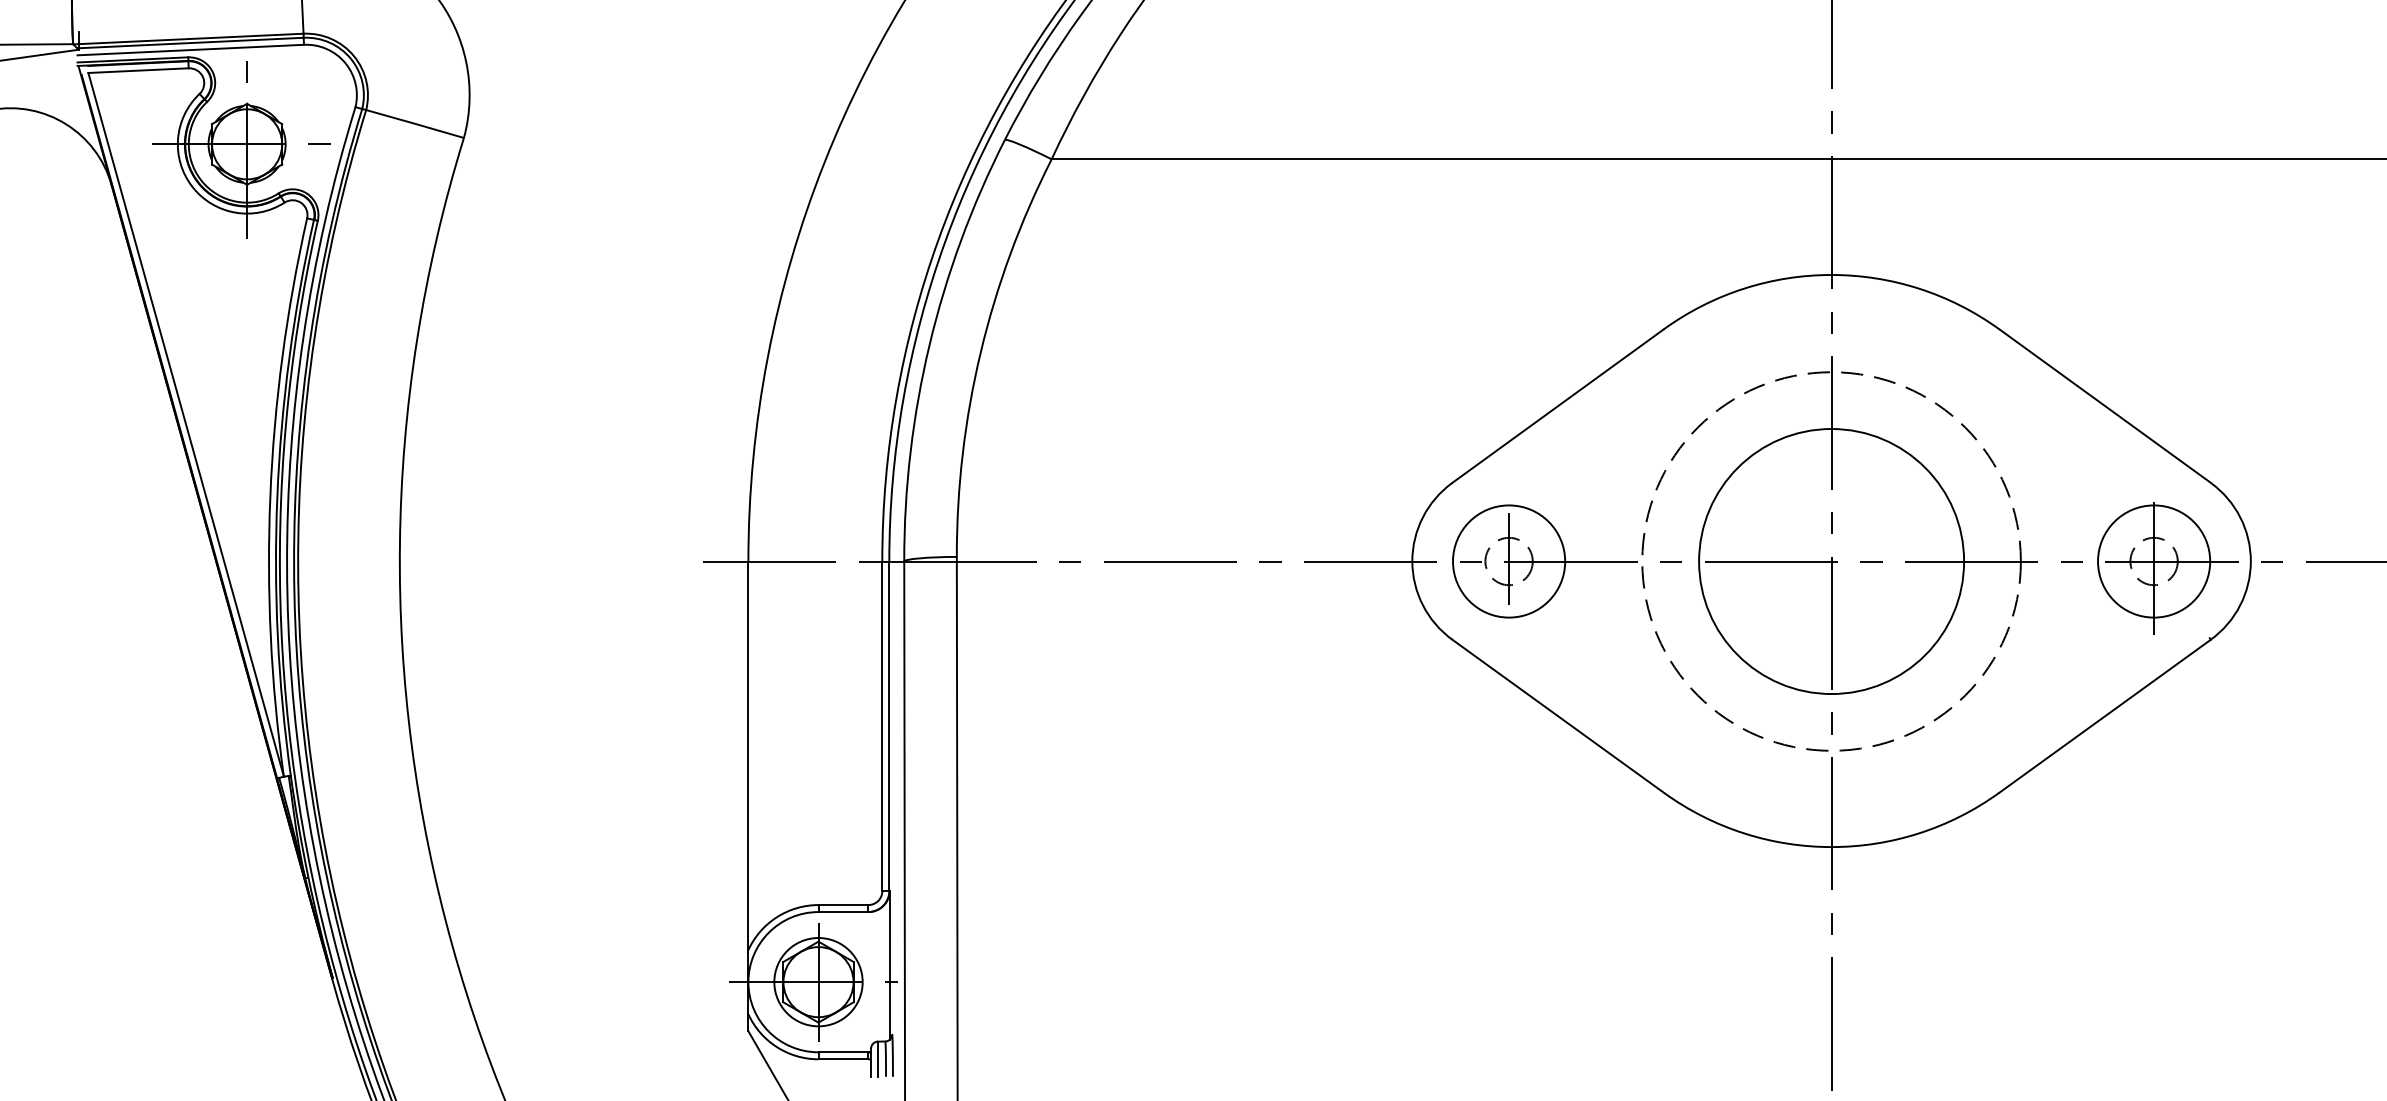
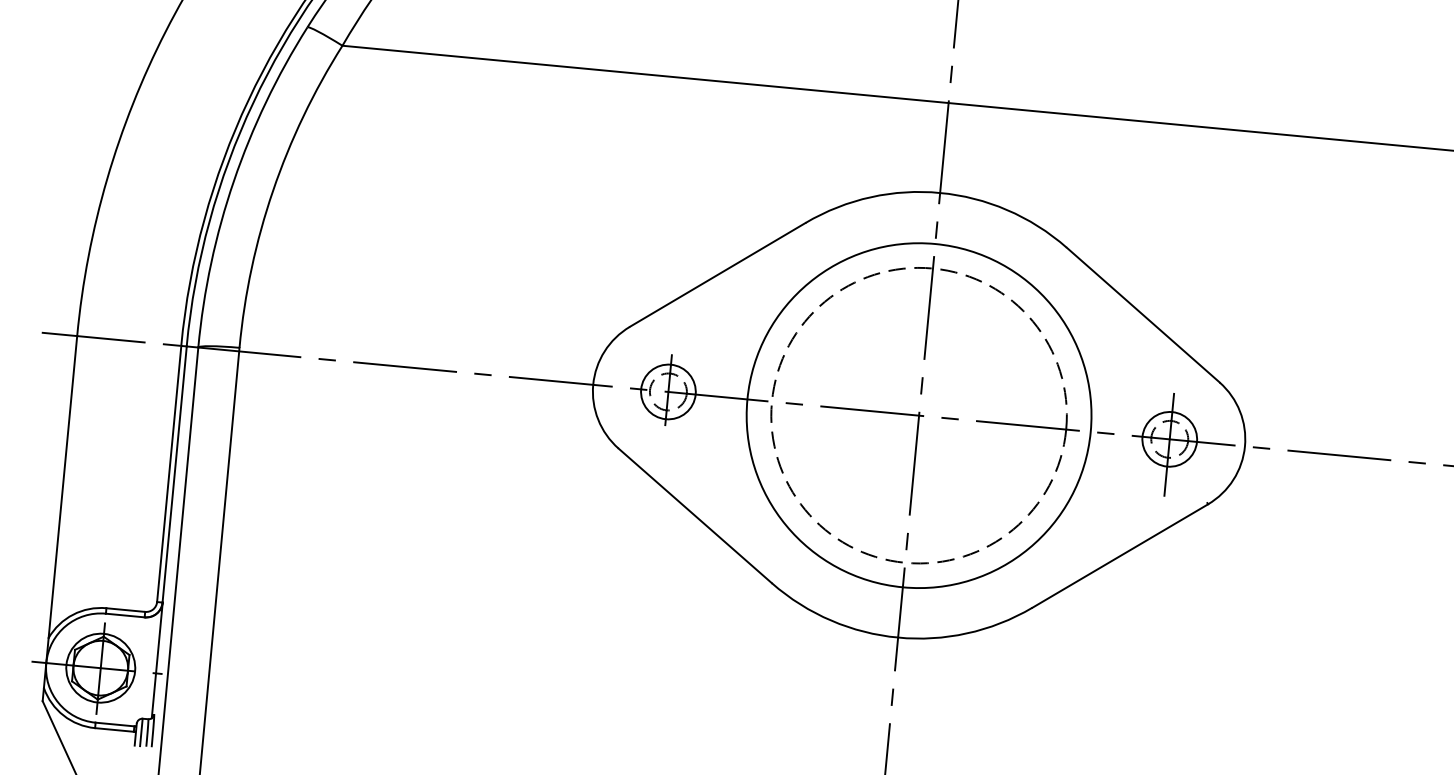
circle: (1509, 561) -> (668, 391), size x0.62
circle: (1831, 561) -> (919, 415), size x1.67
circle: (2154, 561) -> (1170, 439), size x0.62

